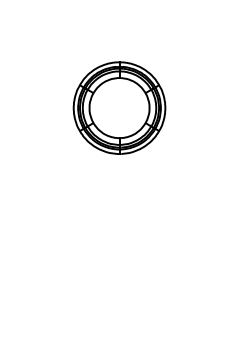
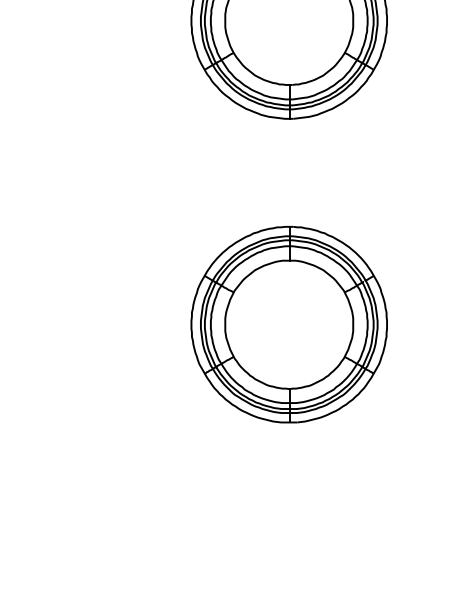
part: (119, 250) -> (289, 324), added

